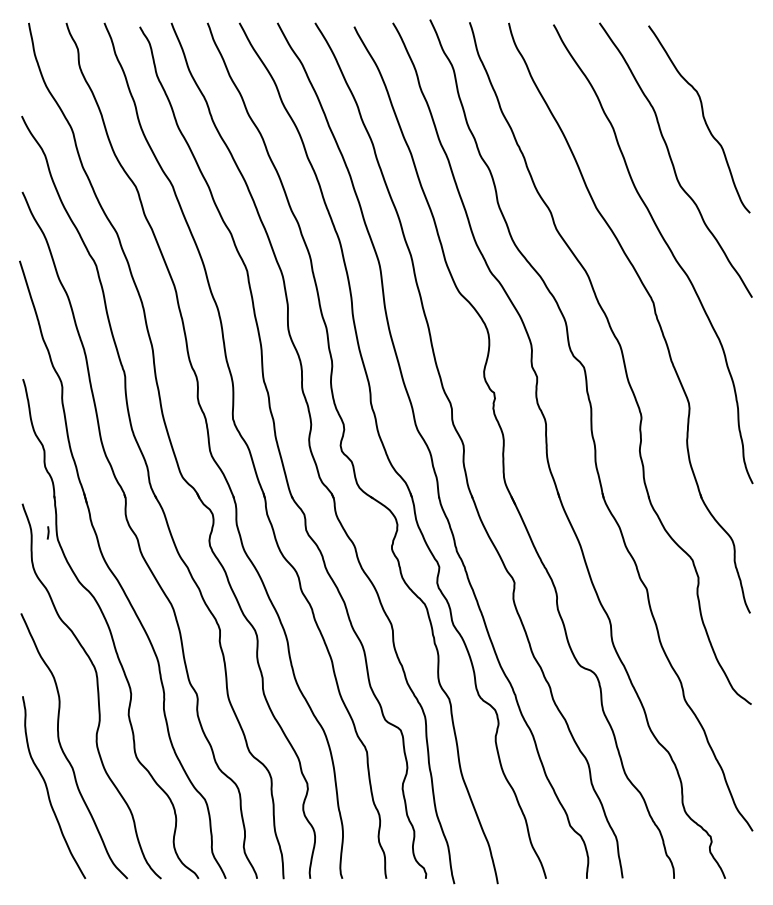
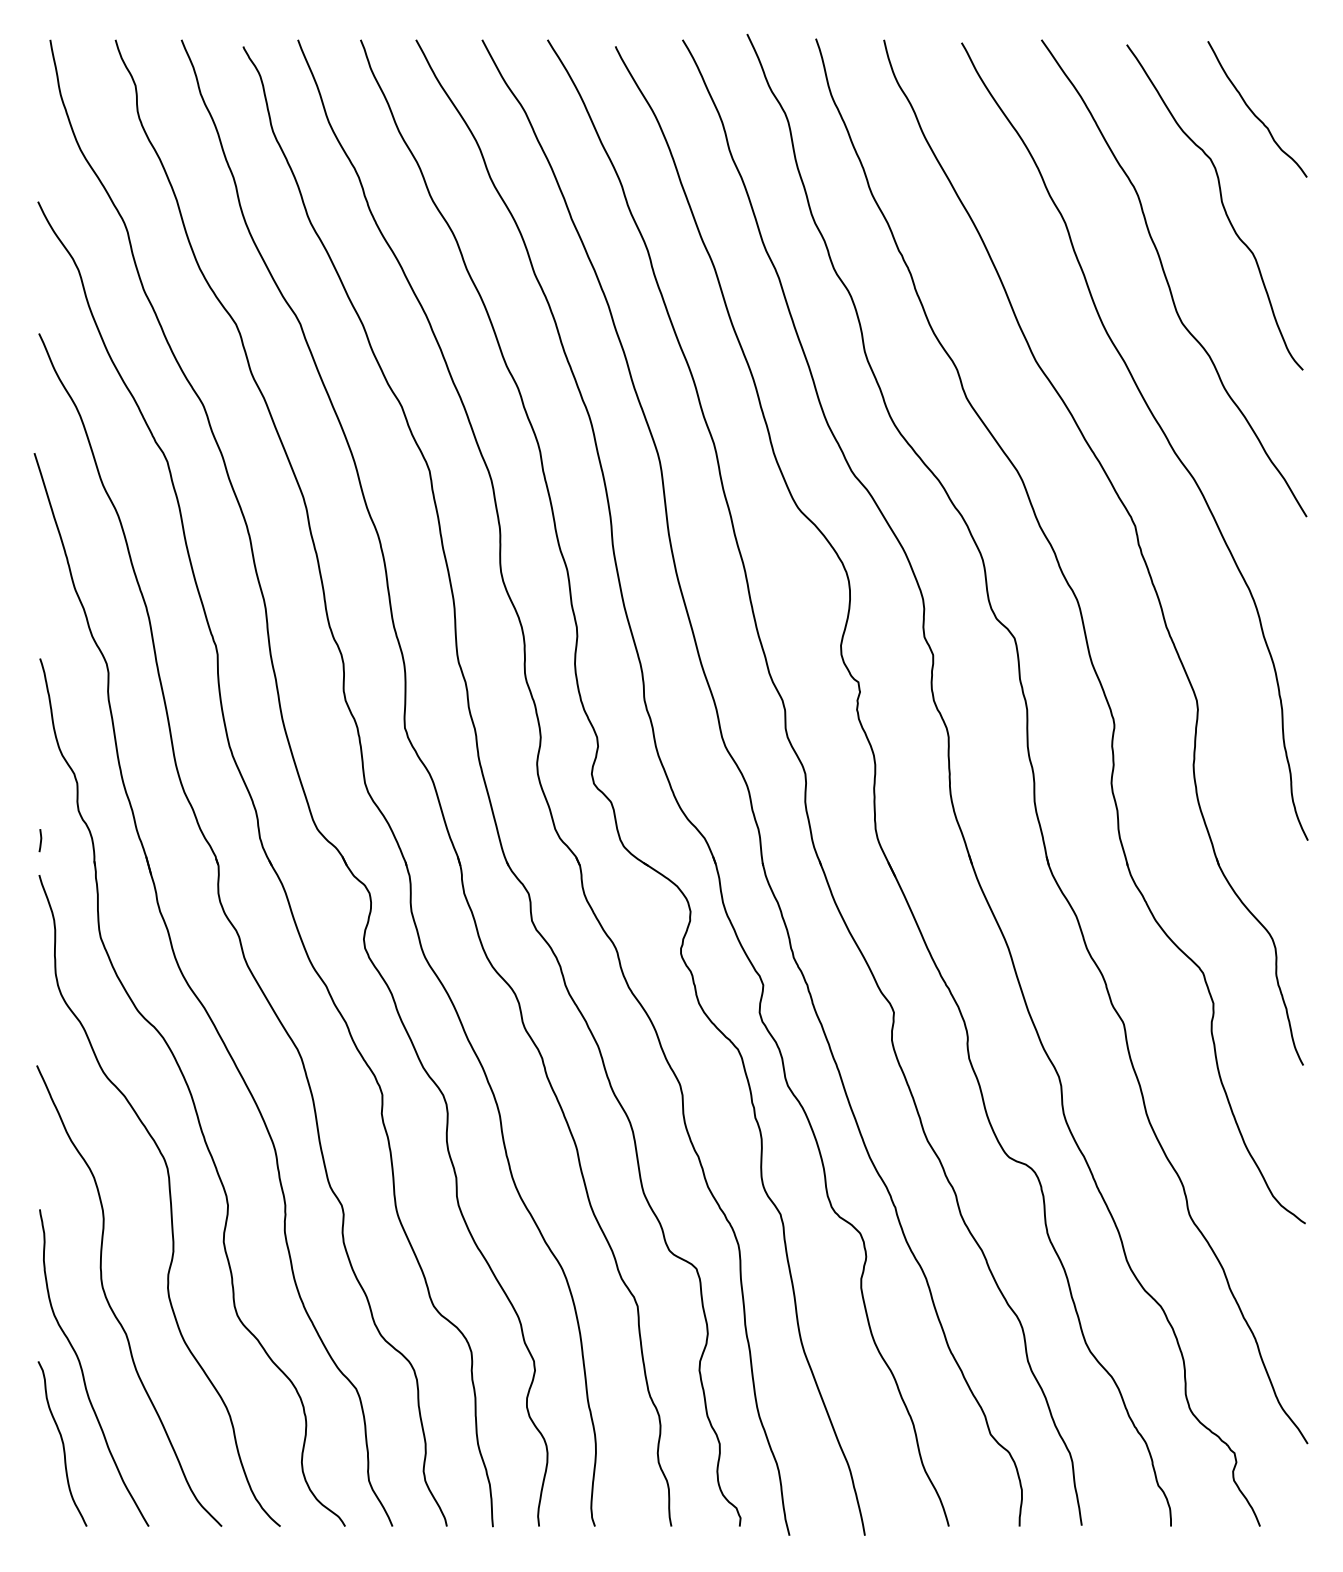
curve: (721, 63) -> (1253, 110), added
curve: (47, 532) -> (39, 839), moved
curve: (35, 830) -> (61, 1442), added

